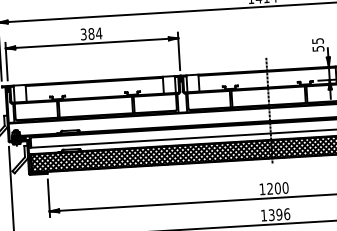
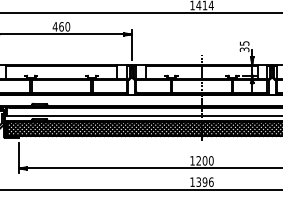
text: (91, 33) -> (61, 26), 384 -> 460
text: (317, 48) -> (243, 49), 55 -> 35

